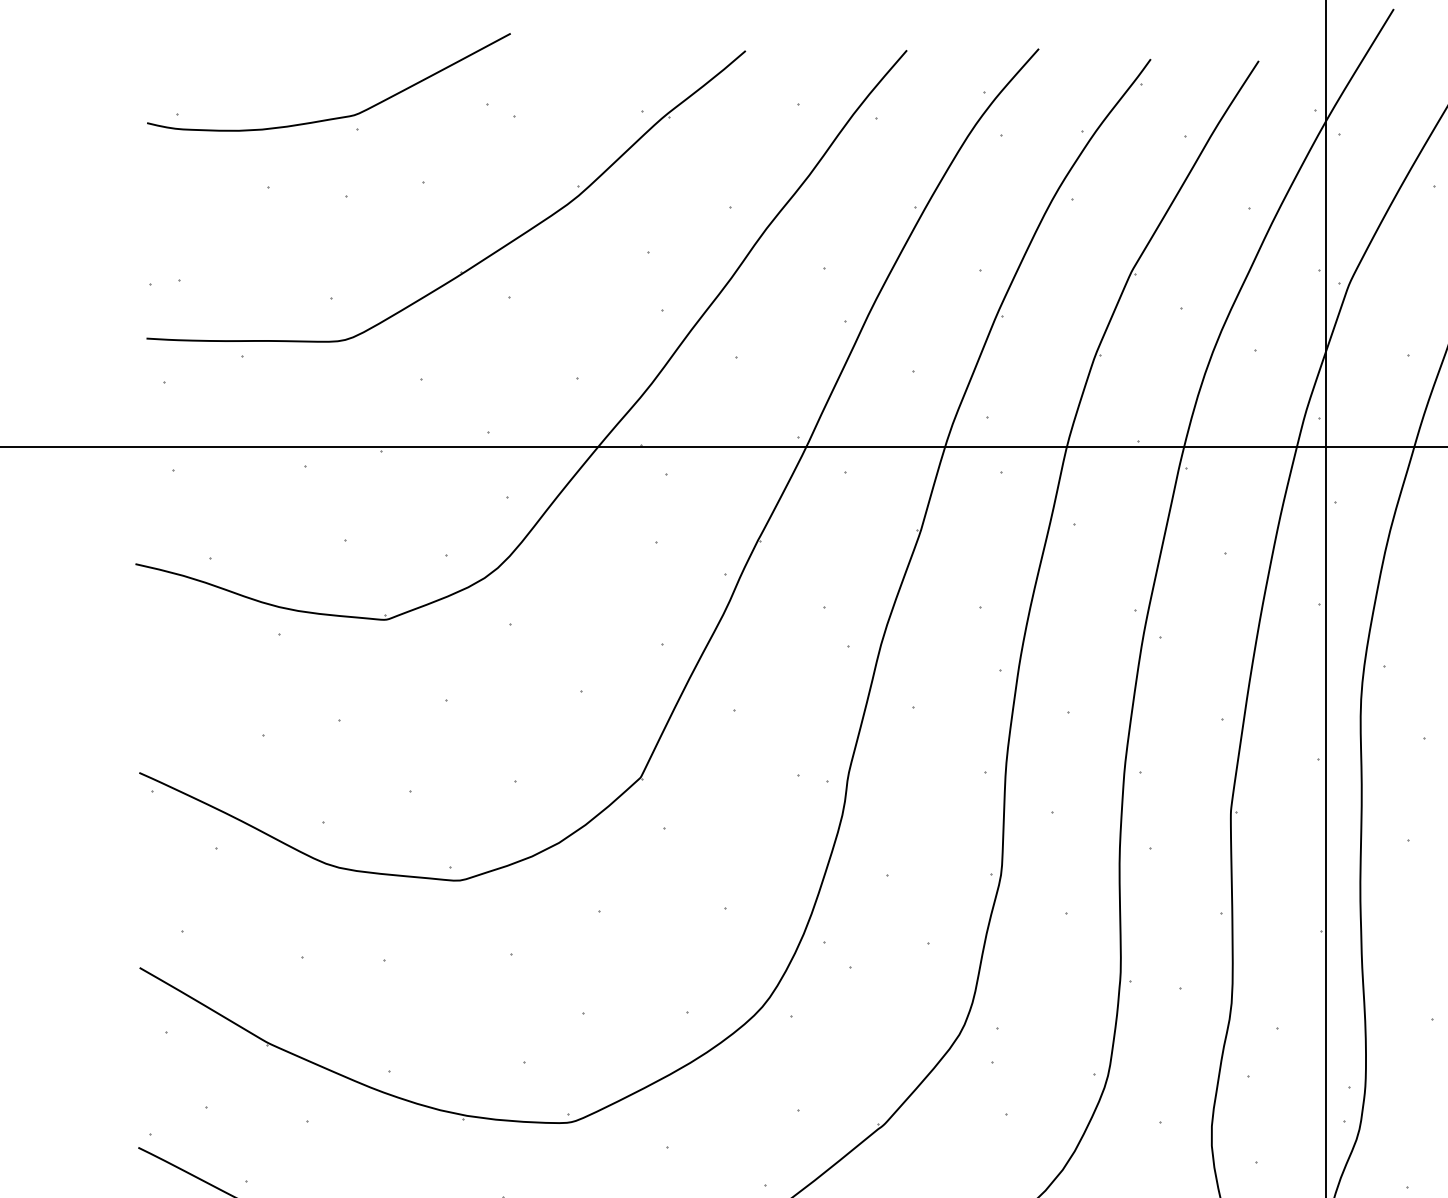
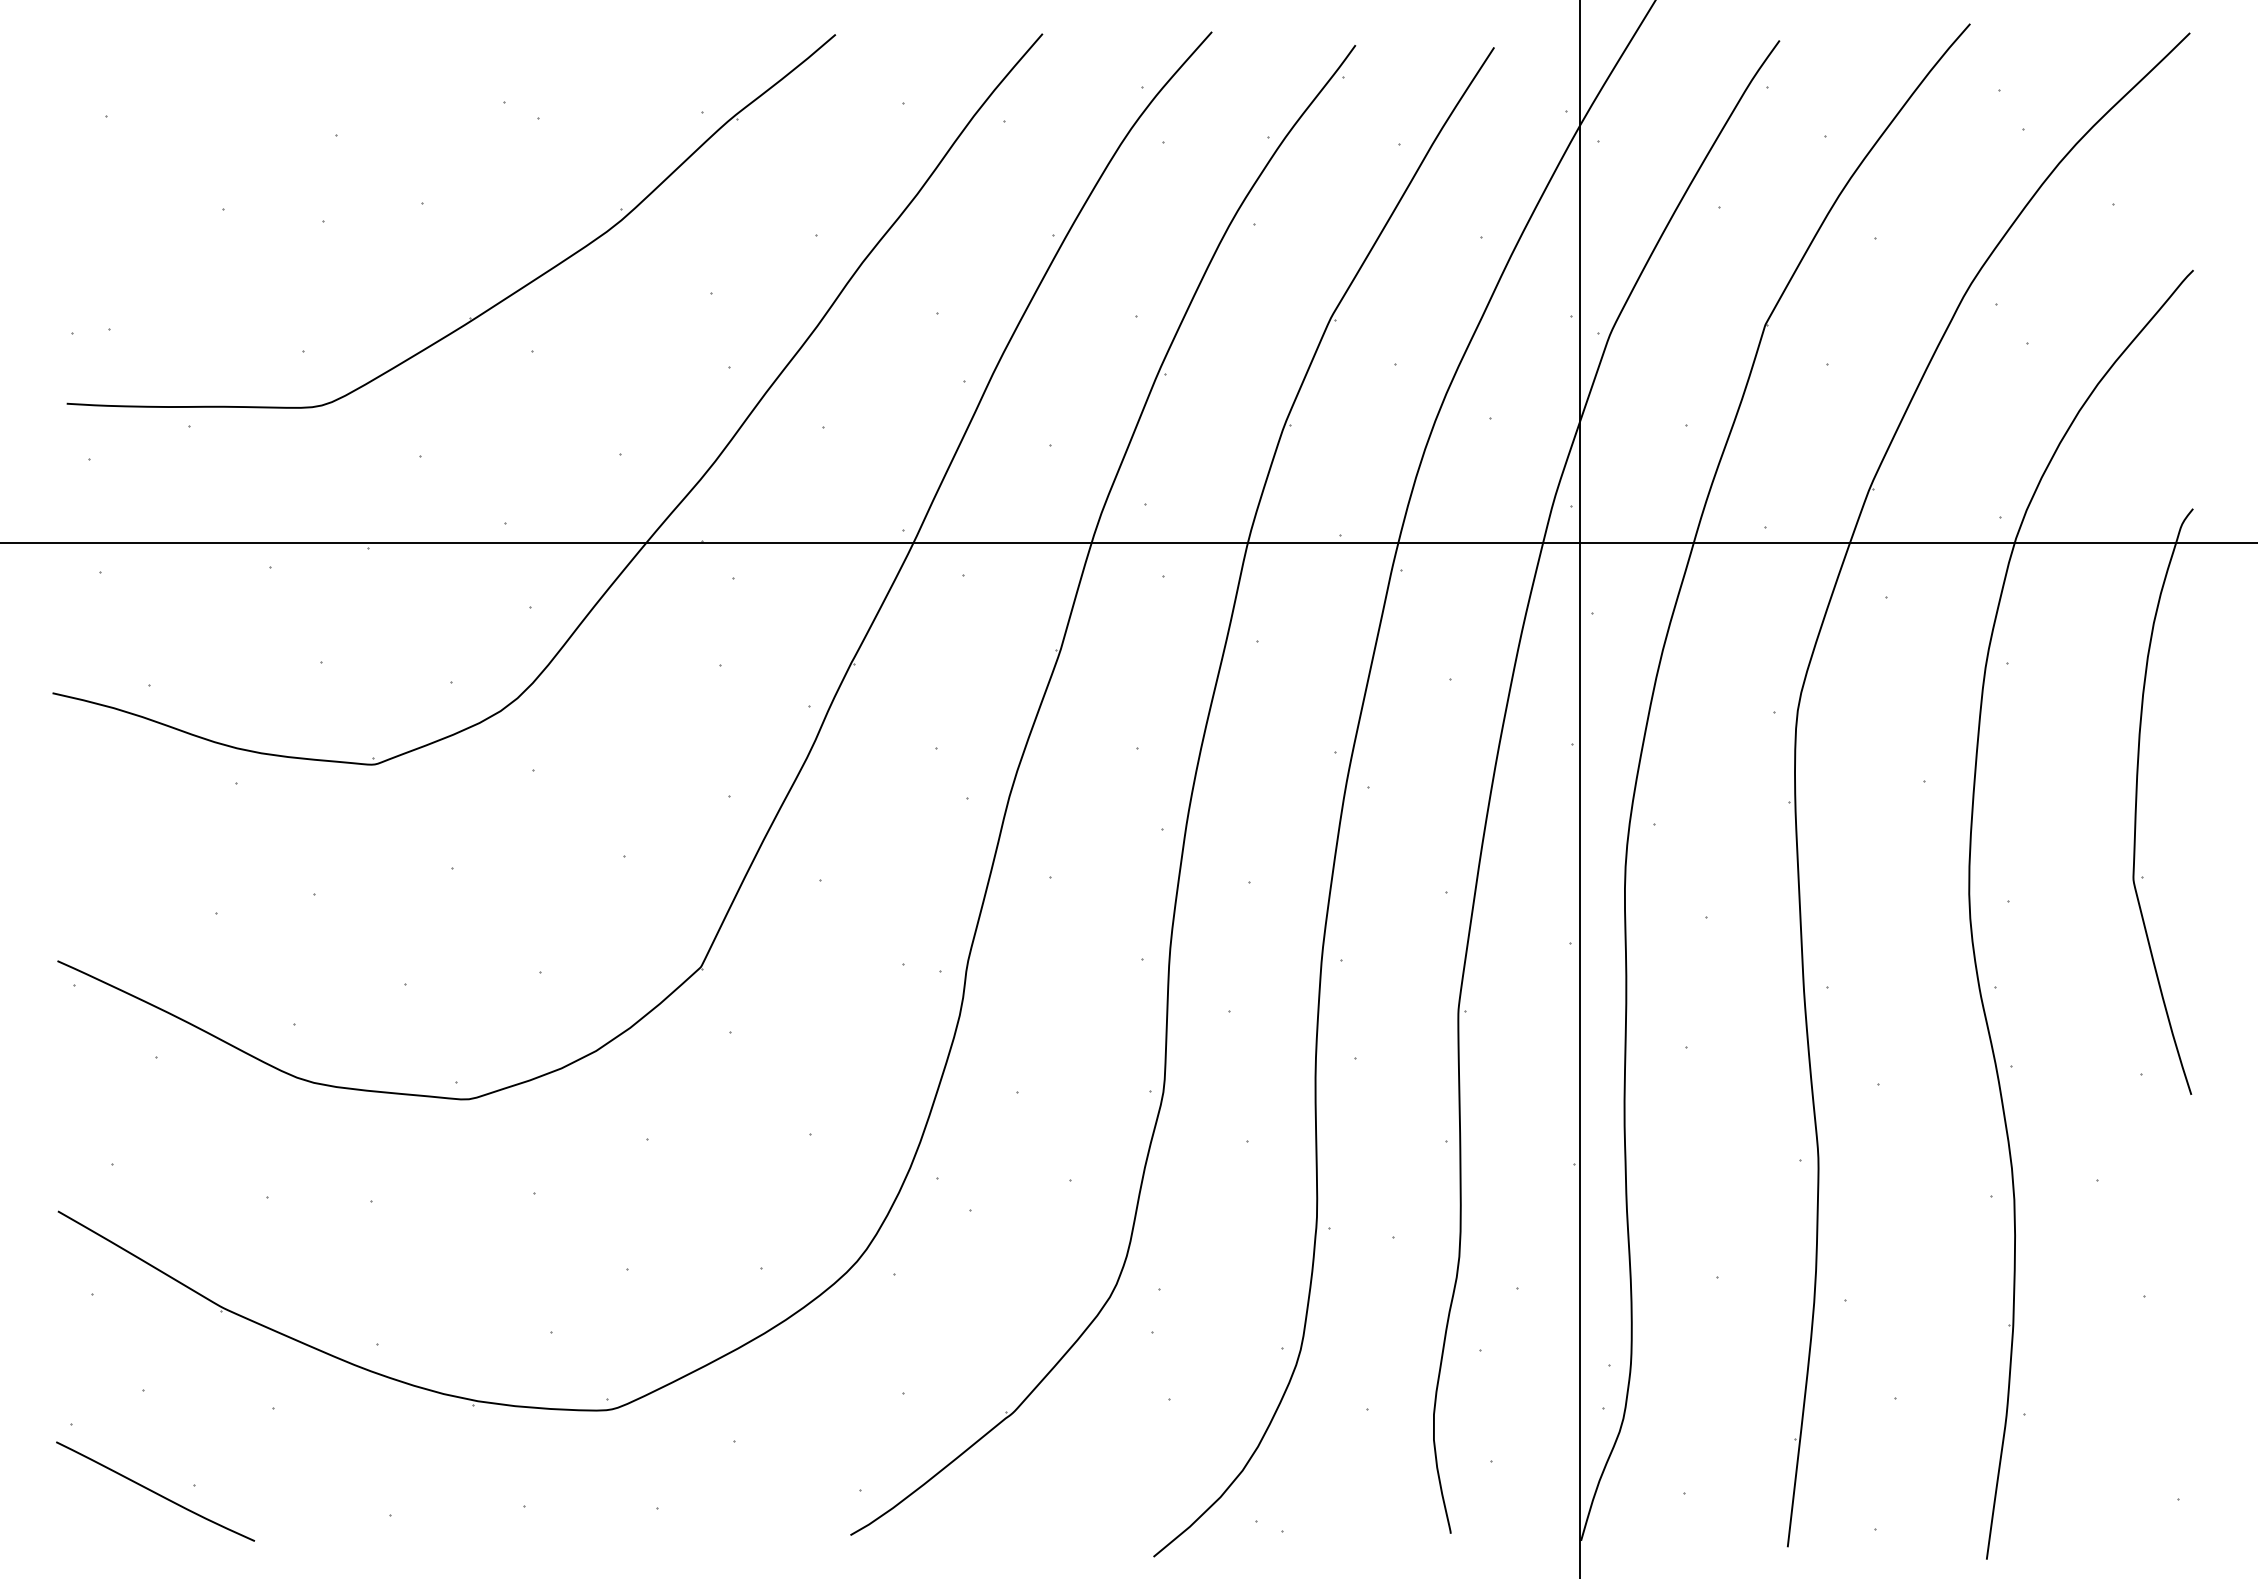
curve: (334, 117) -> (307, 120), removed

